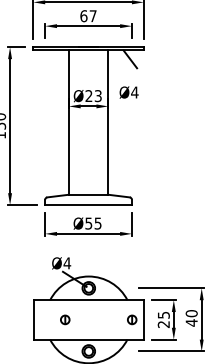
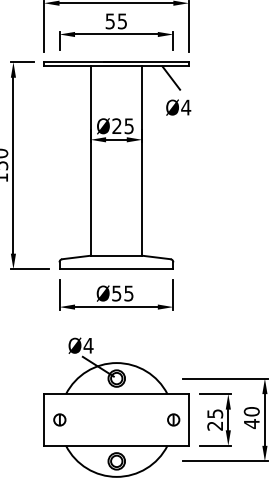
text: (87, 16) -> (115, 21), 67 -> 55
text: (129, 92) -> (178, 107), moved
text: (98, 95) -> (129, 125), Ø23 -> Ø25
part: (64, 319) -> (59, 419), moved

